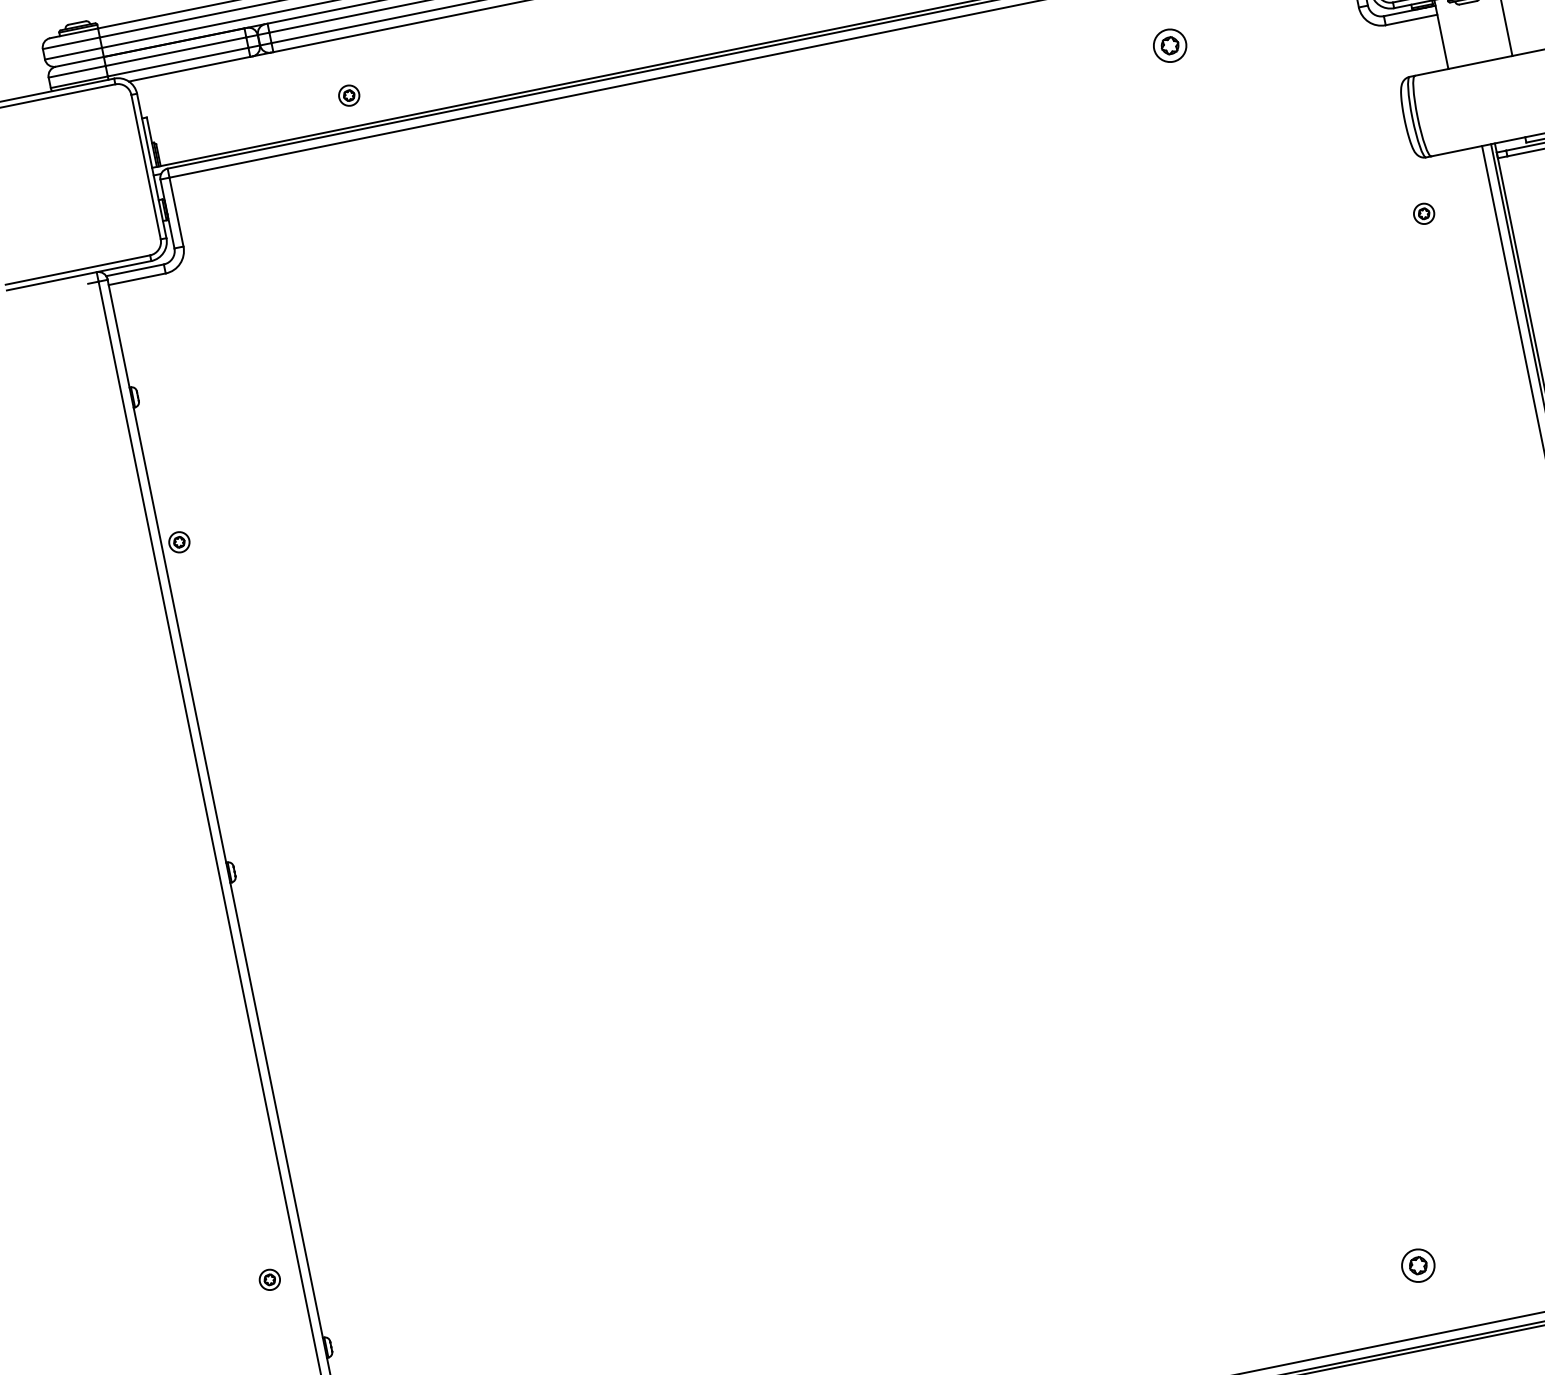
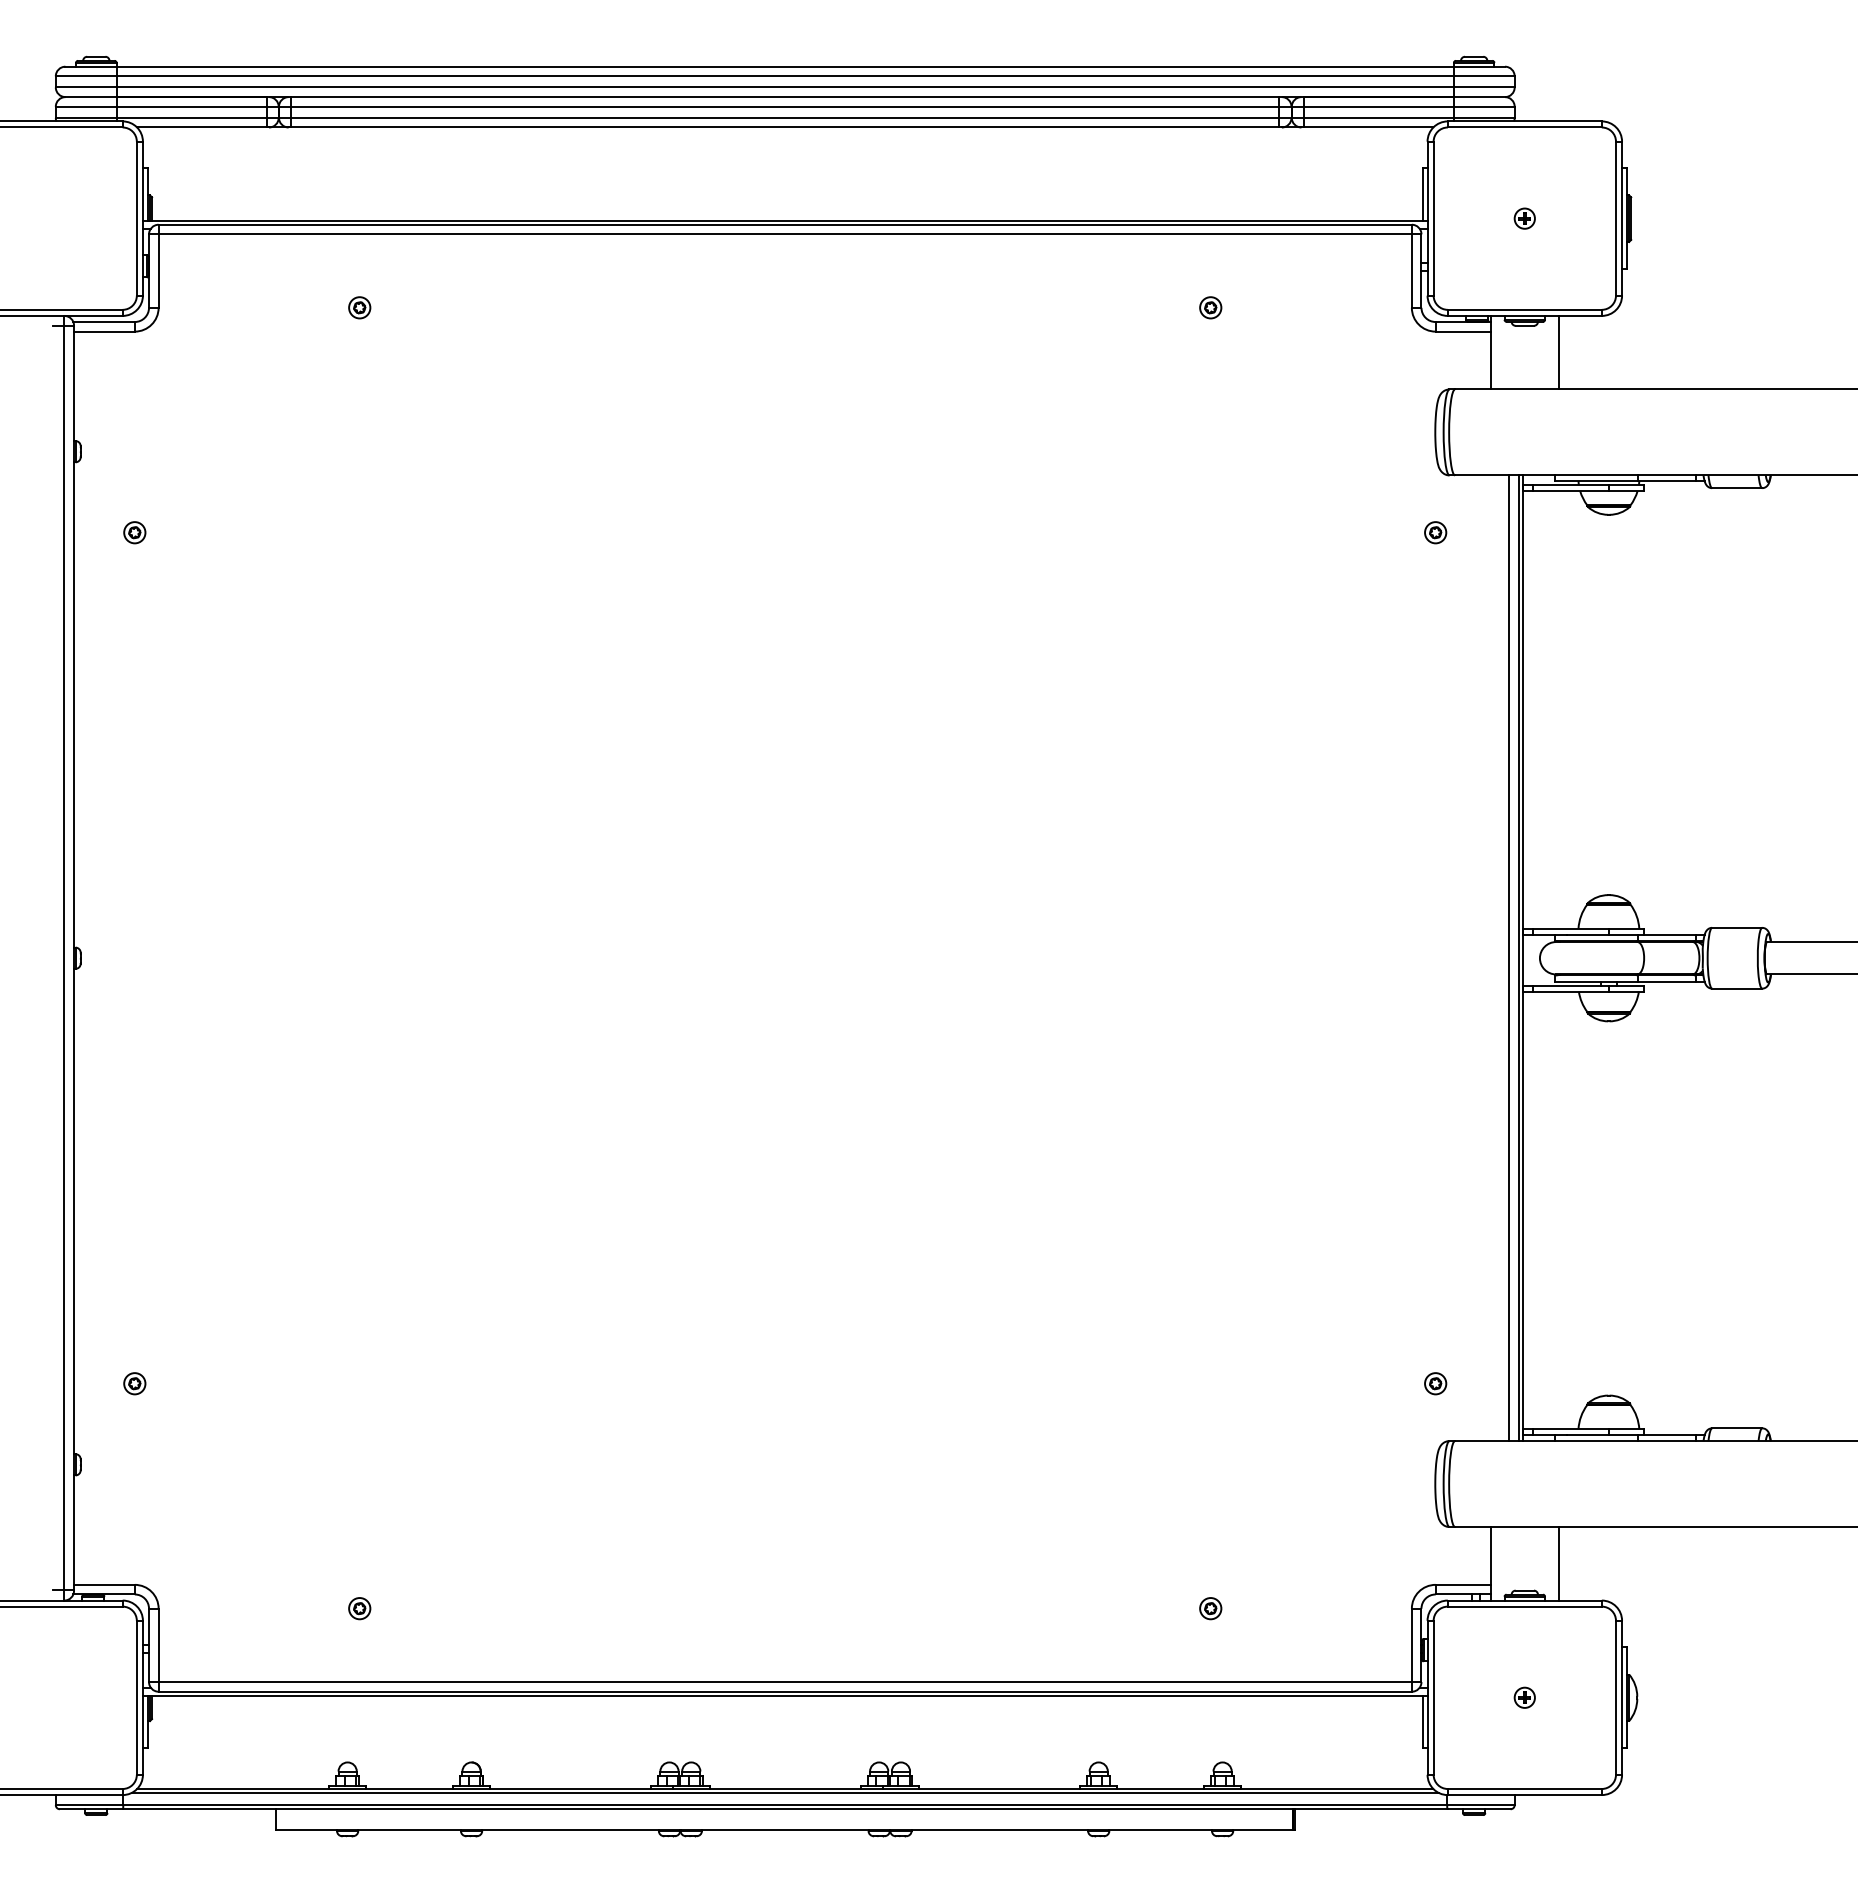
part: (1169, 45) -> (1210, 307), size x0.62
part: (348, 95) -> (359, 307), moved
part: (179, 542) -> (134, 532), moved
part: (1418, 1265) -> (1210, 1608), size x0.62
part: (269, 1279) -> (134, 1383), moved

